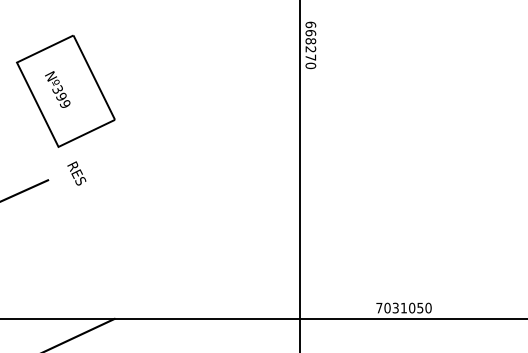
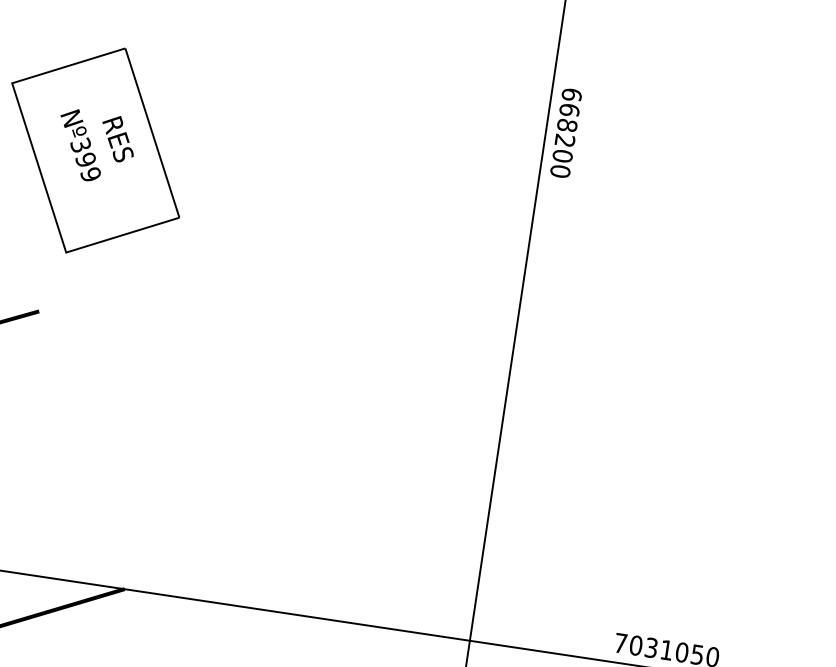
text: (310, 57) -> (562, 155), 668270 -> 668200
text: (76, 173) -> (117, 138), moved

